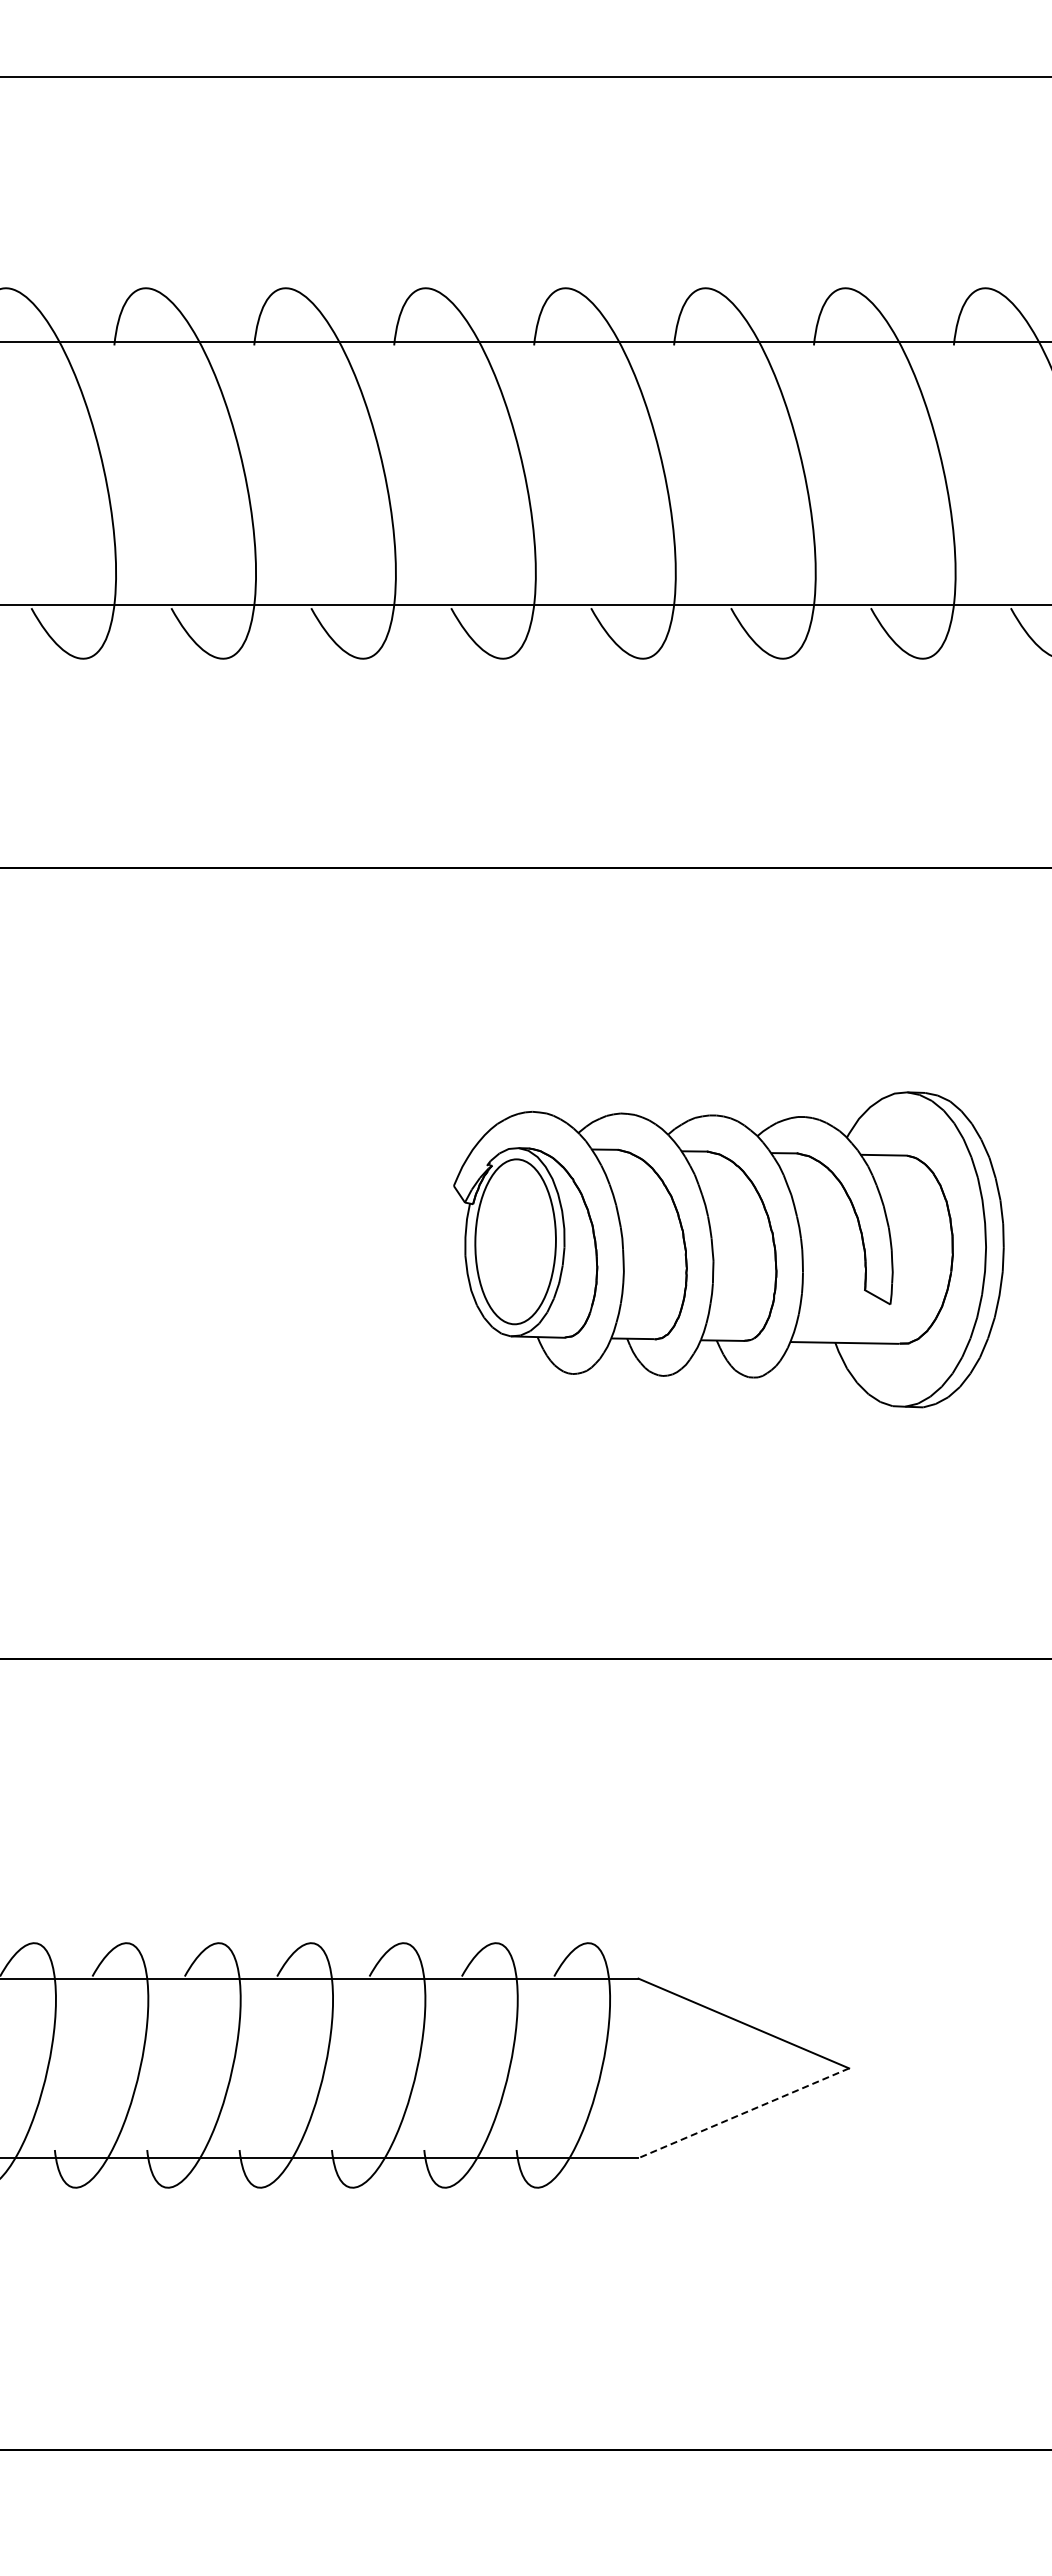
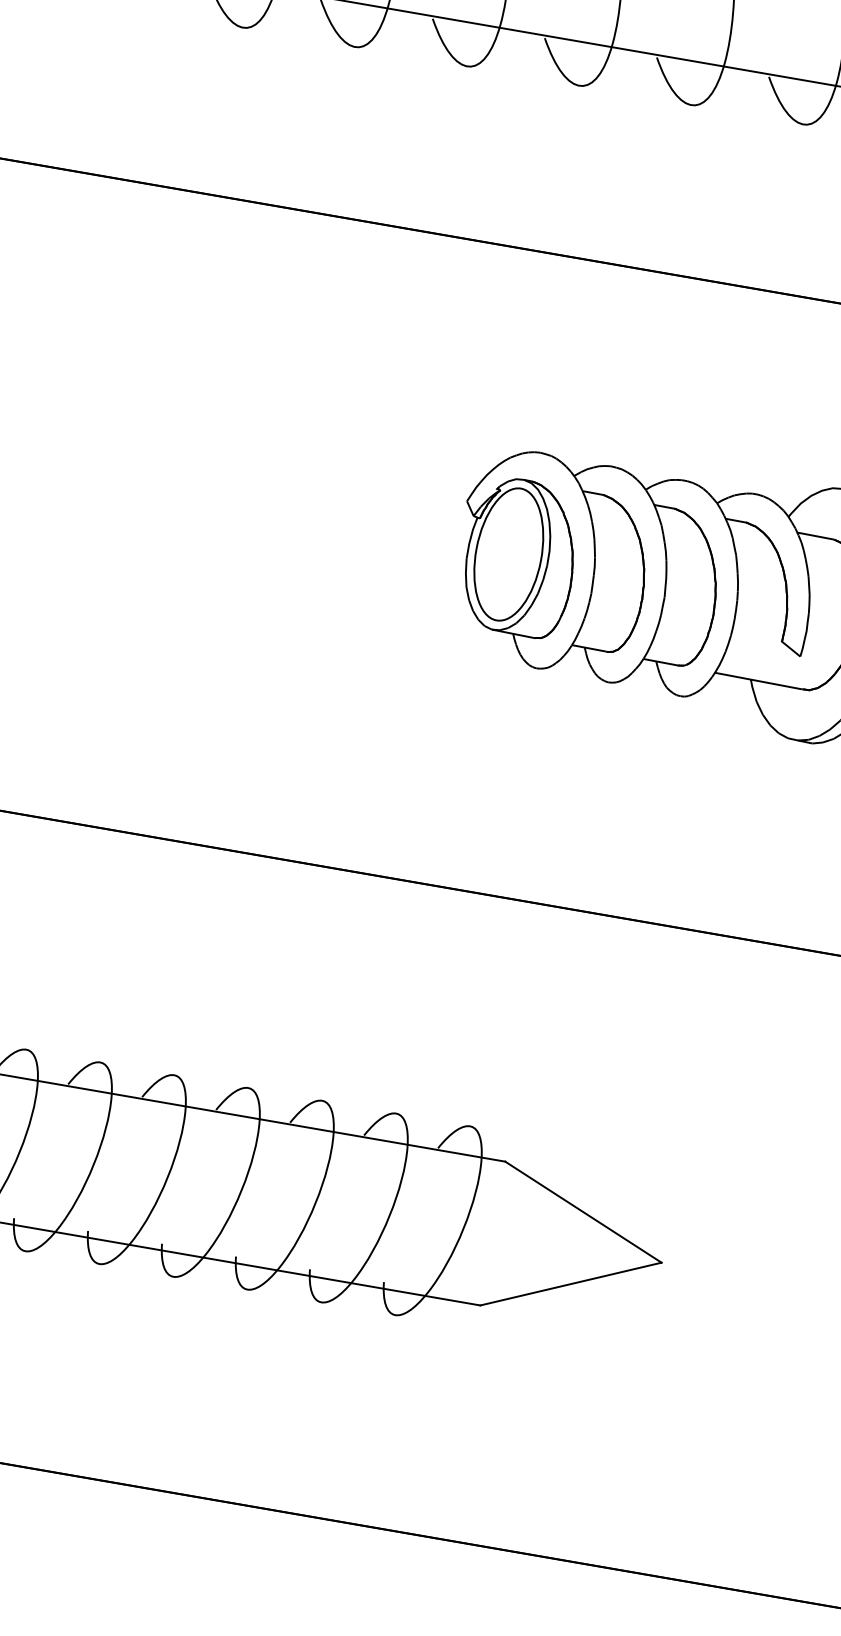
line: (743, 2113) -> (570, 1284), dashed -> solid

